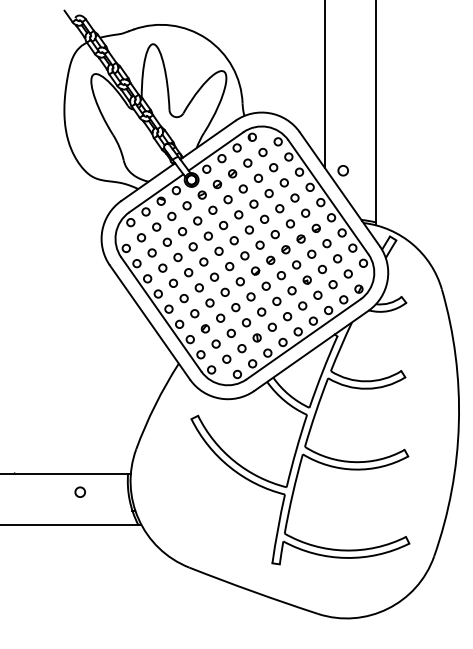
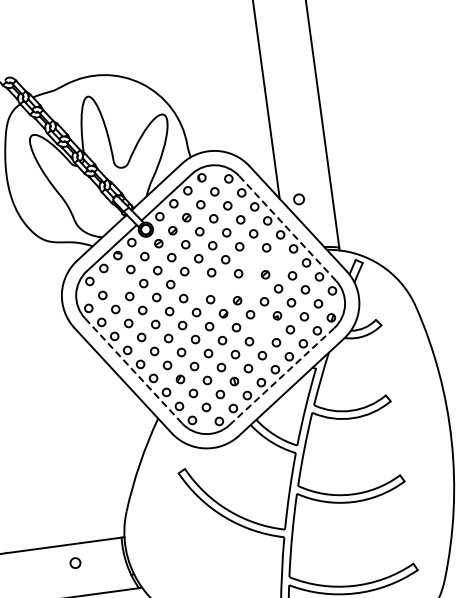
line: (328, 197) -> (287, 228), solid -> dashed
circle: (289, 223) -> (251, 260), removed
circle: (156, 226) -> (116, 281), removed
part: (315, 227) -> (278, 261), removed
circle: (233, 240) -> (196, 285), removed
circle: (259, 244) -> (223, 286), removed
part: (285, 249) -> (251, 287), removed
circle: (291, 290) -> (262, 328), removed
line: (161, 314) -> (133, 370), solid -> dashed
line: (303, 339) -> (281, 376), solid -> dashed

